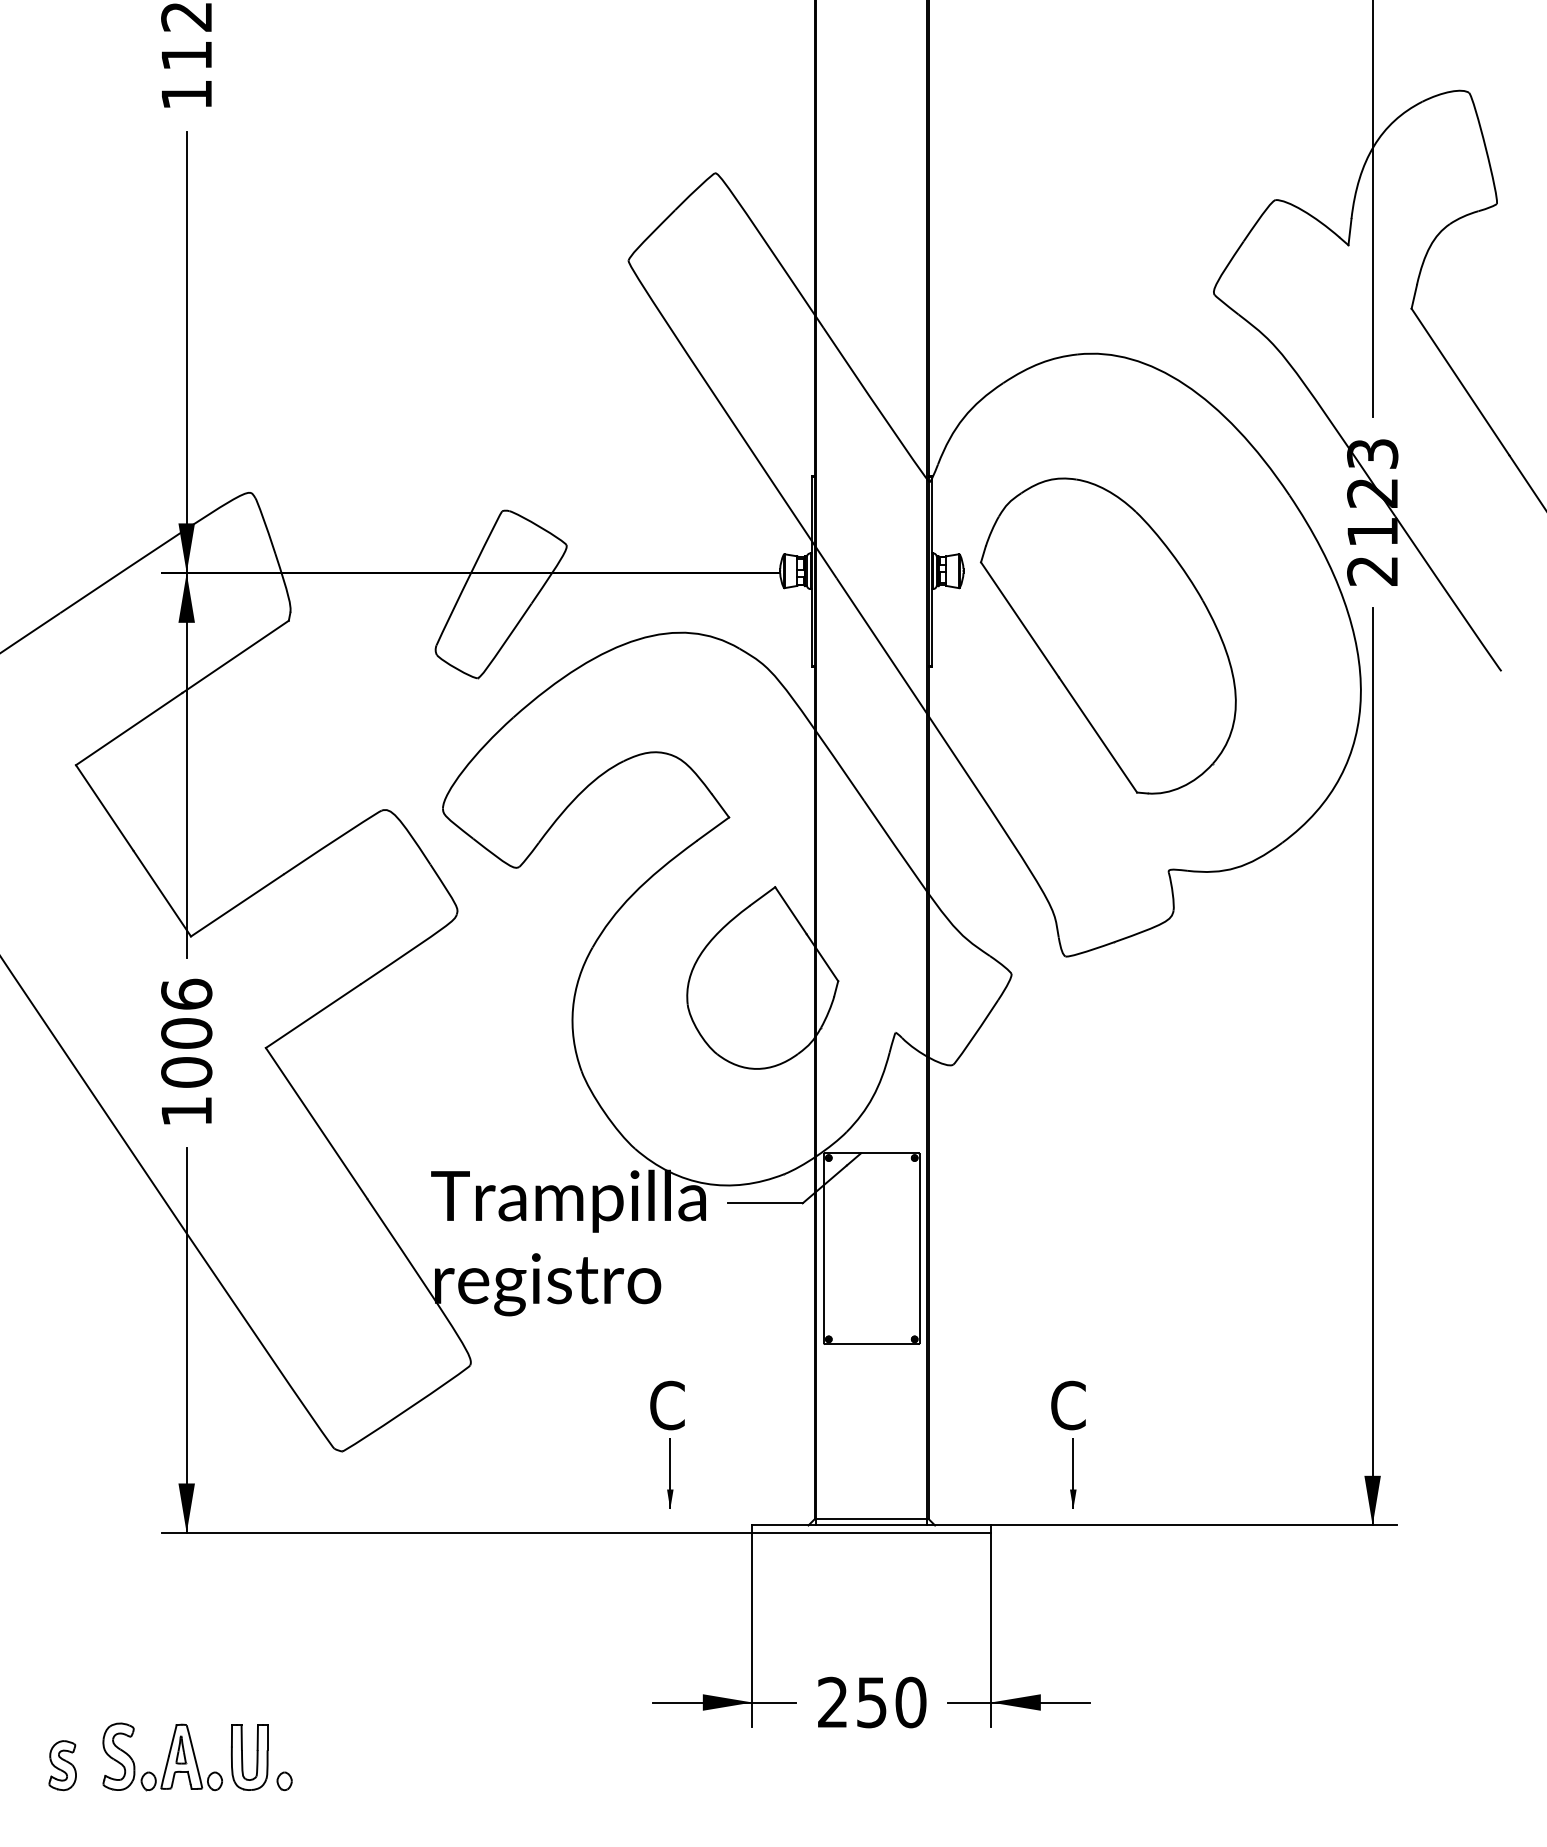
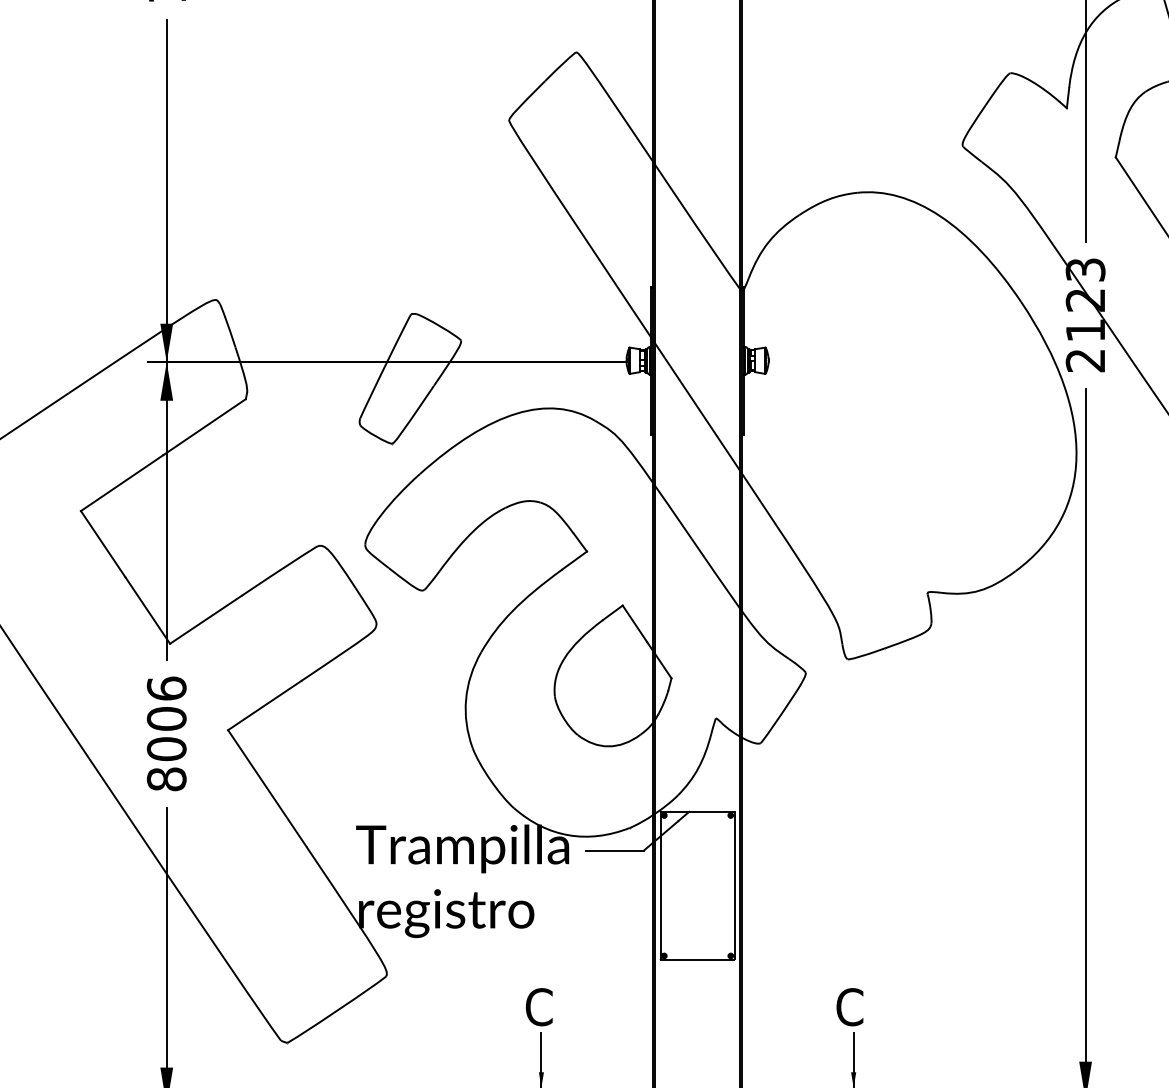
part: (1108, 635) -> (880, 410), removed
text: (186, 1111) -> (166, 779), 1006 -> 8006

